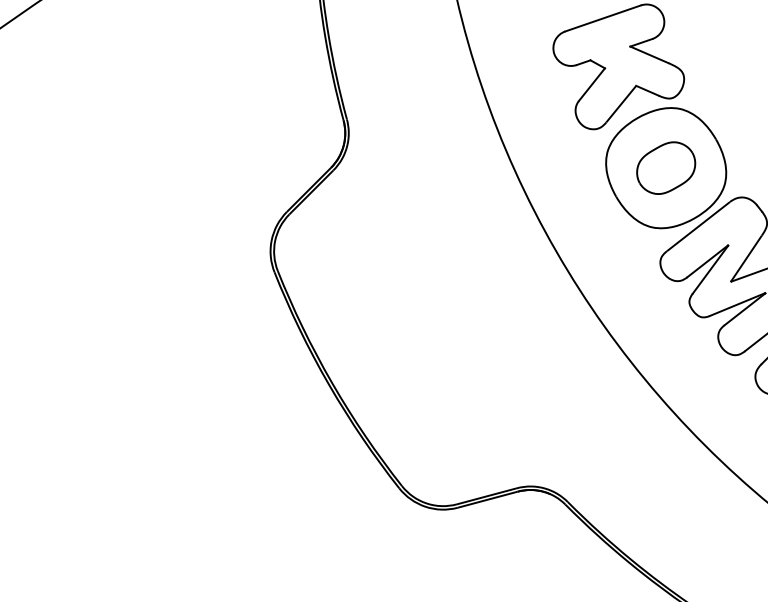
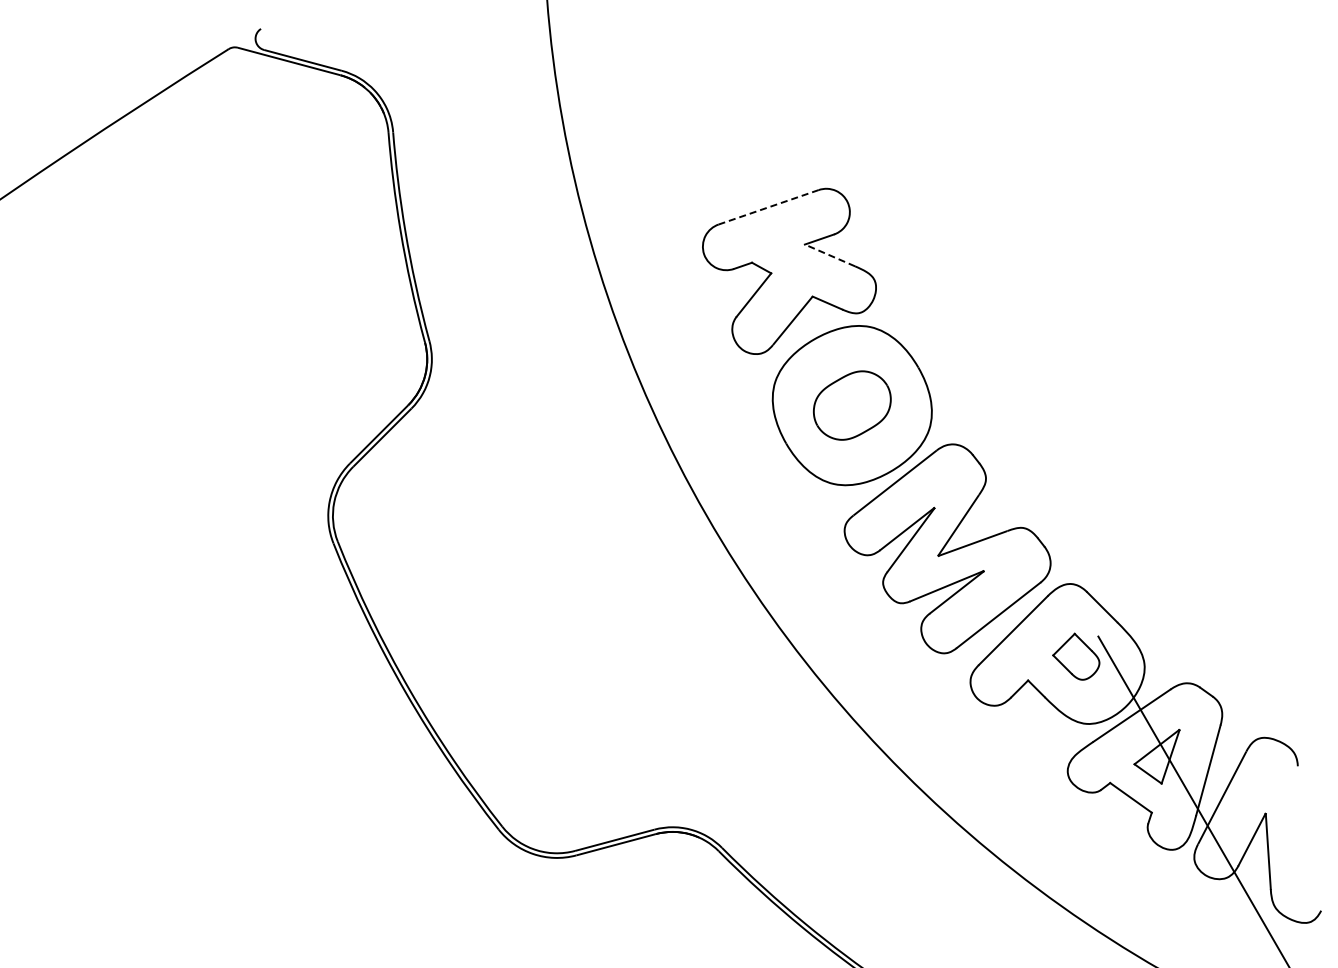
line: (602, 18) -> (768, 207), solid -> dashed
line: (648, 54) -> (829, 255), solid -> dashed

